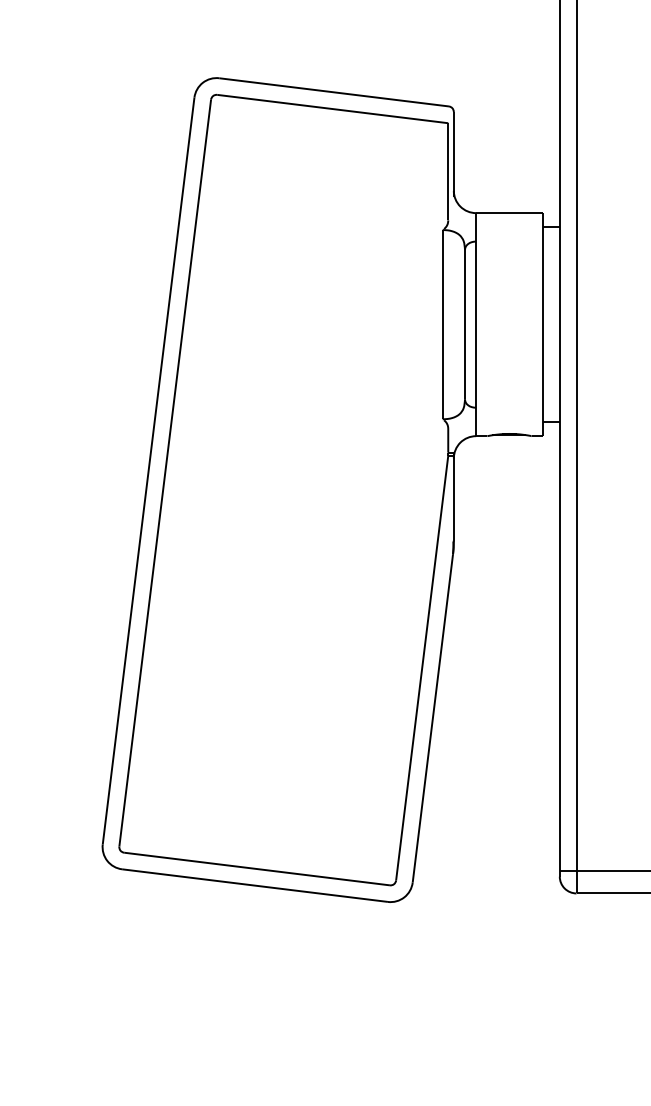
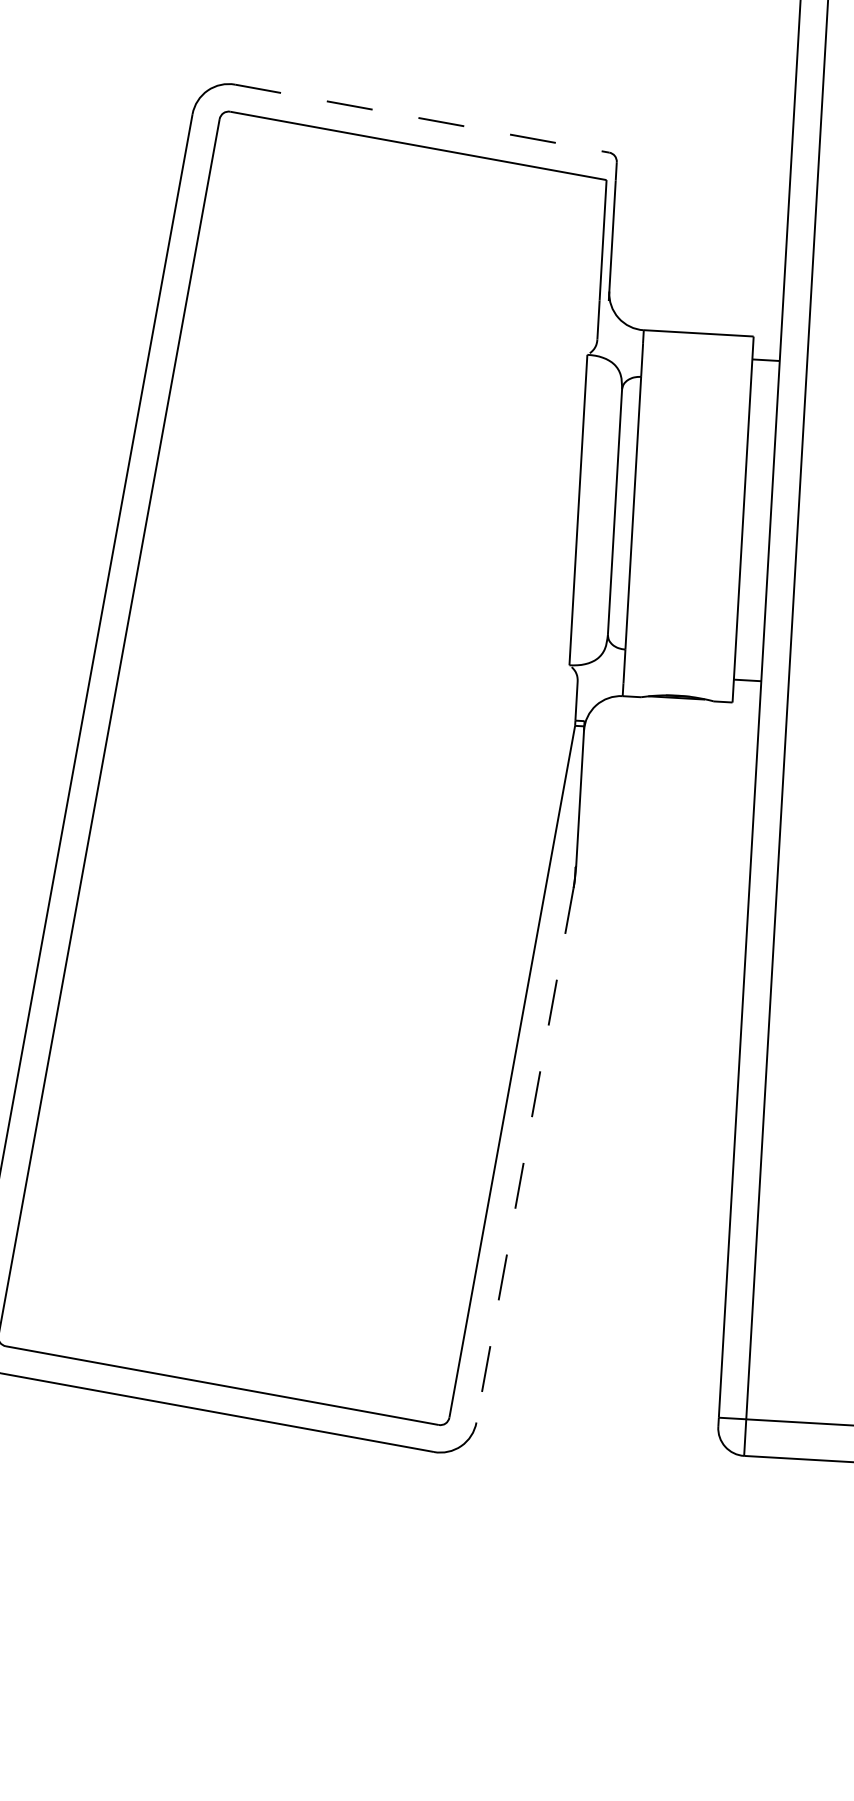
line: (334, 92) -> (422, 118), solid -> dashed
line: (432, 719) -> (524, 1156), solid -> dashed

